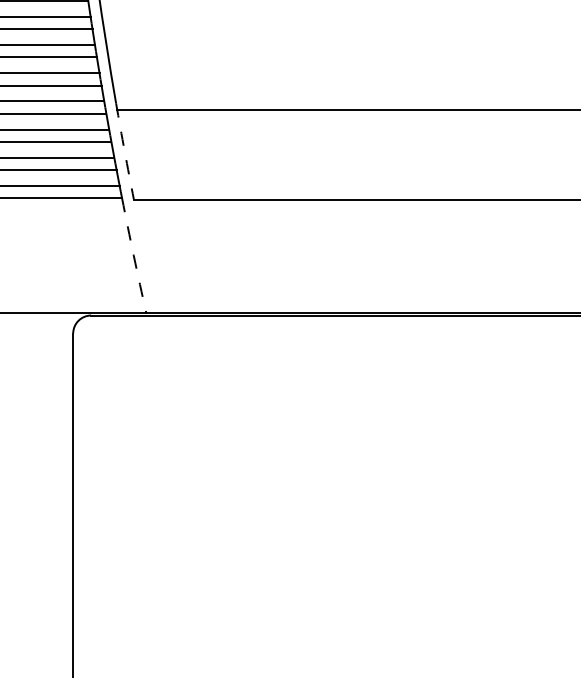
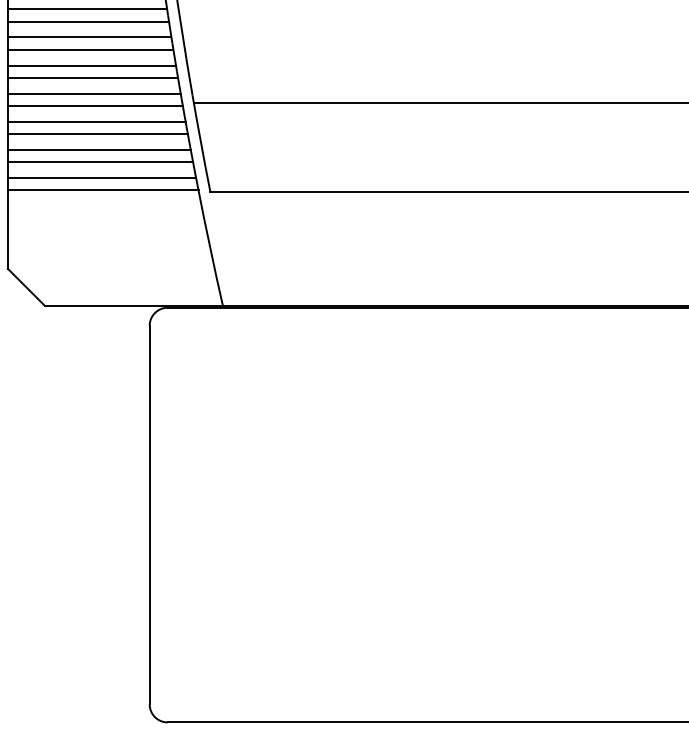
arc: (125, 151) -> (201, 143), dashed -> solid
arc: (134, 256) -> (210, 248), dashed -> solid

